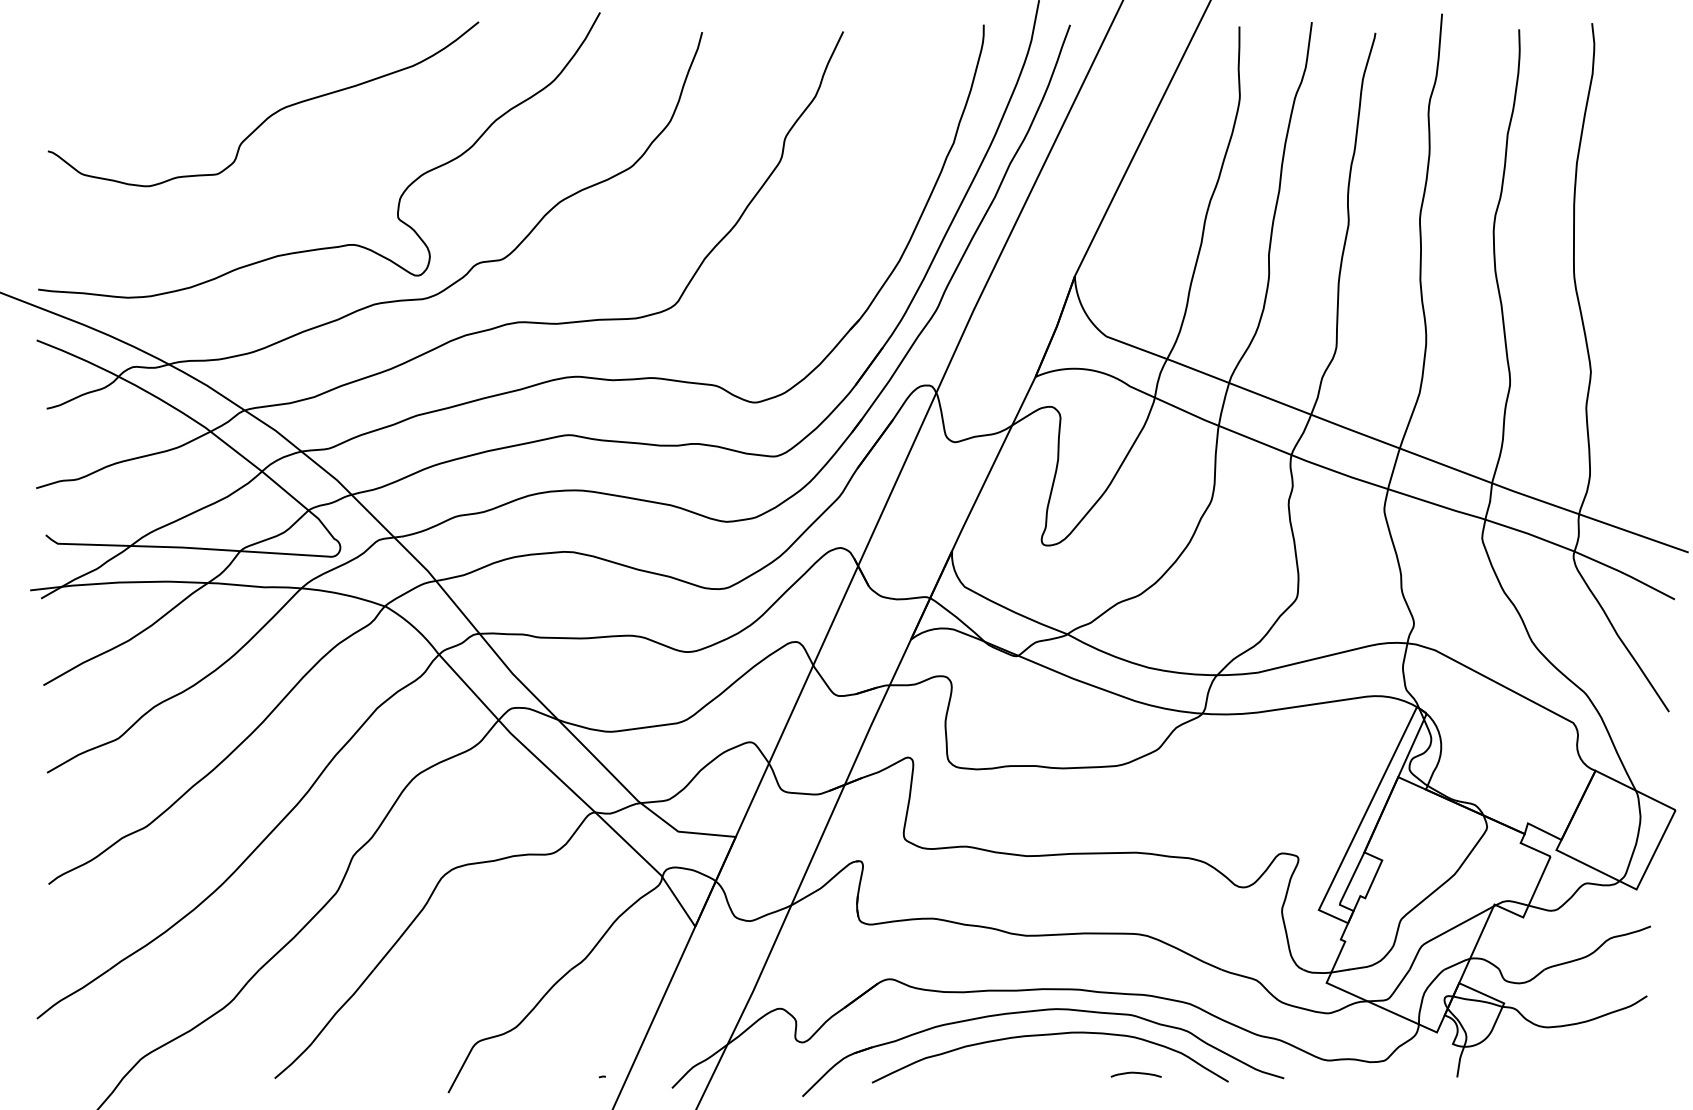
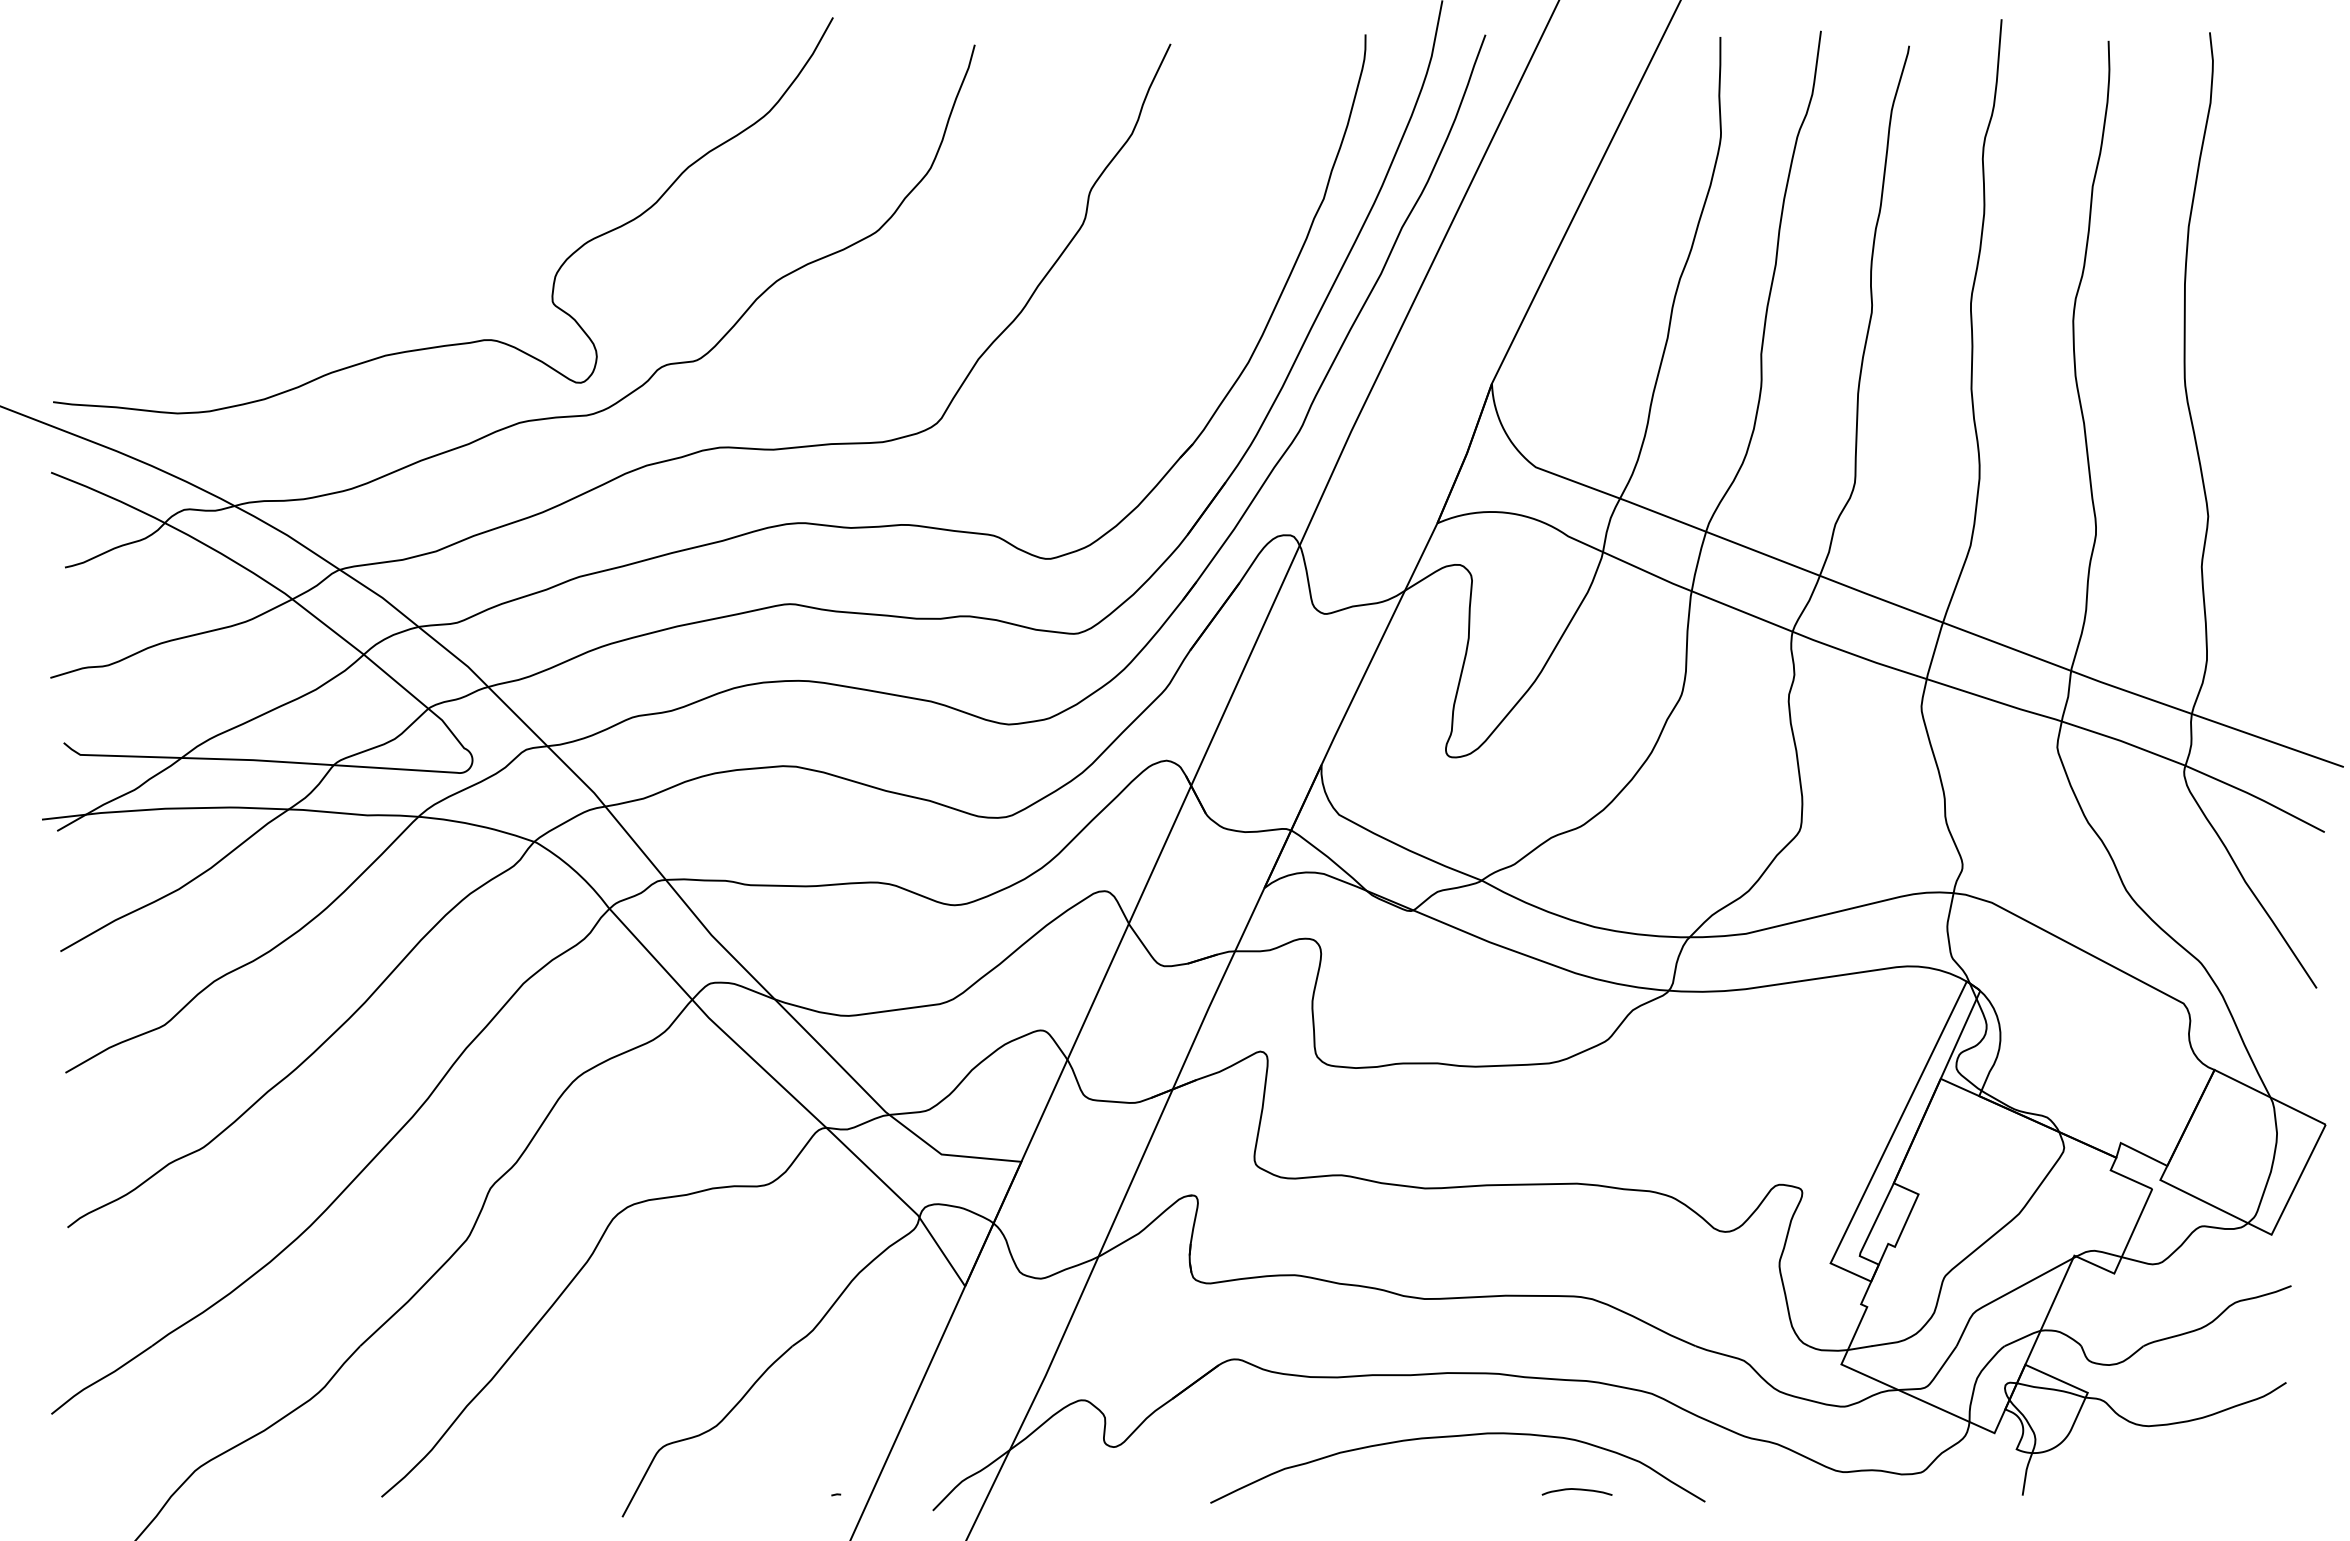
curve: (271, 114) -> (376, 159), removed
part: (1042, 1011) -> (1446, 1403), removed

